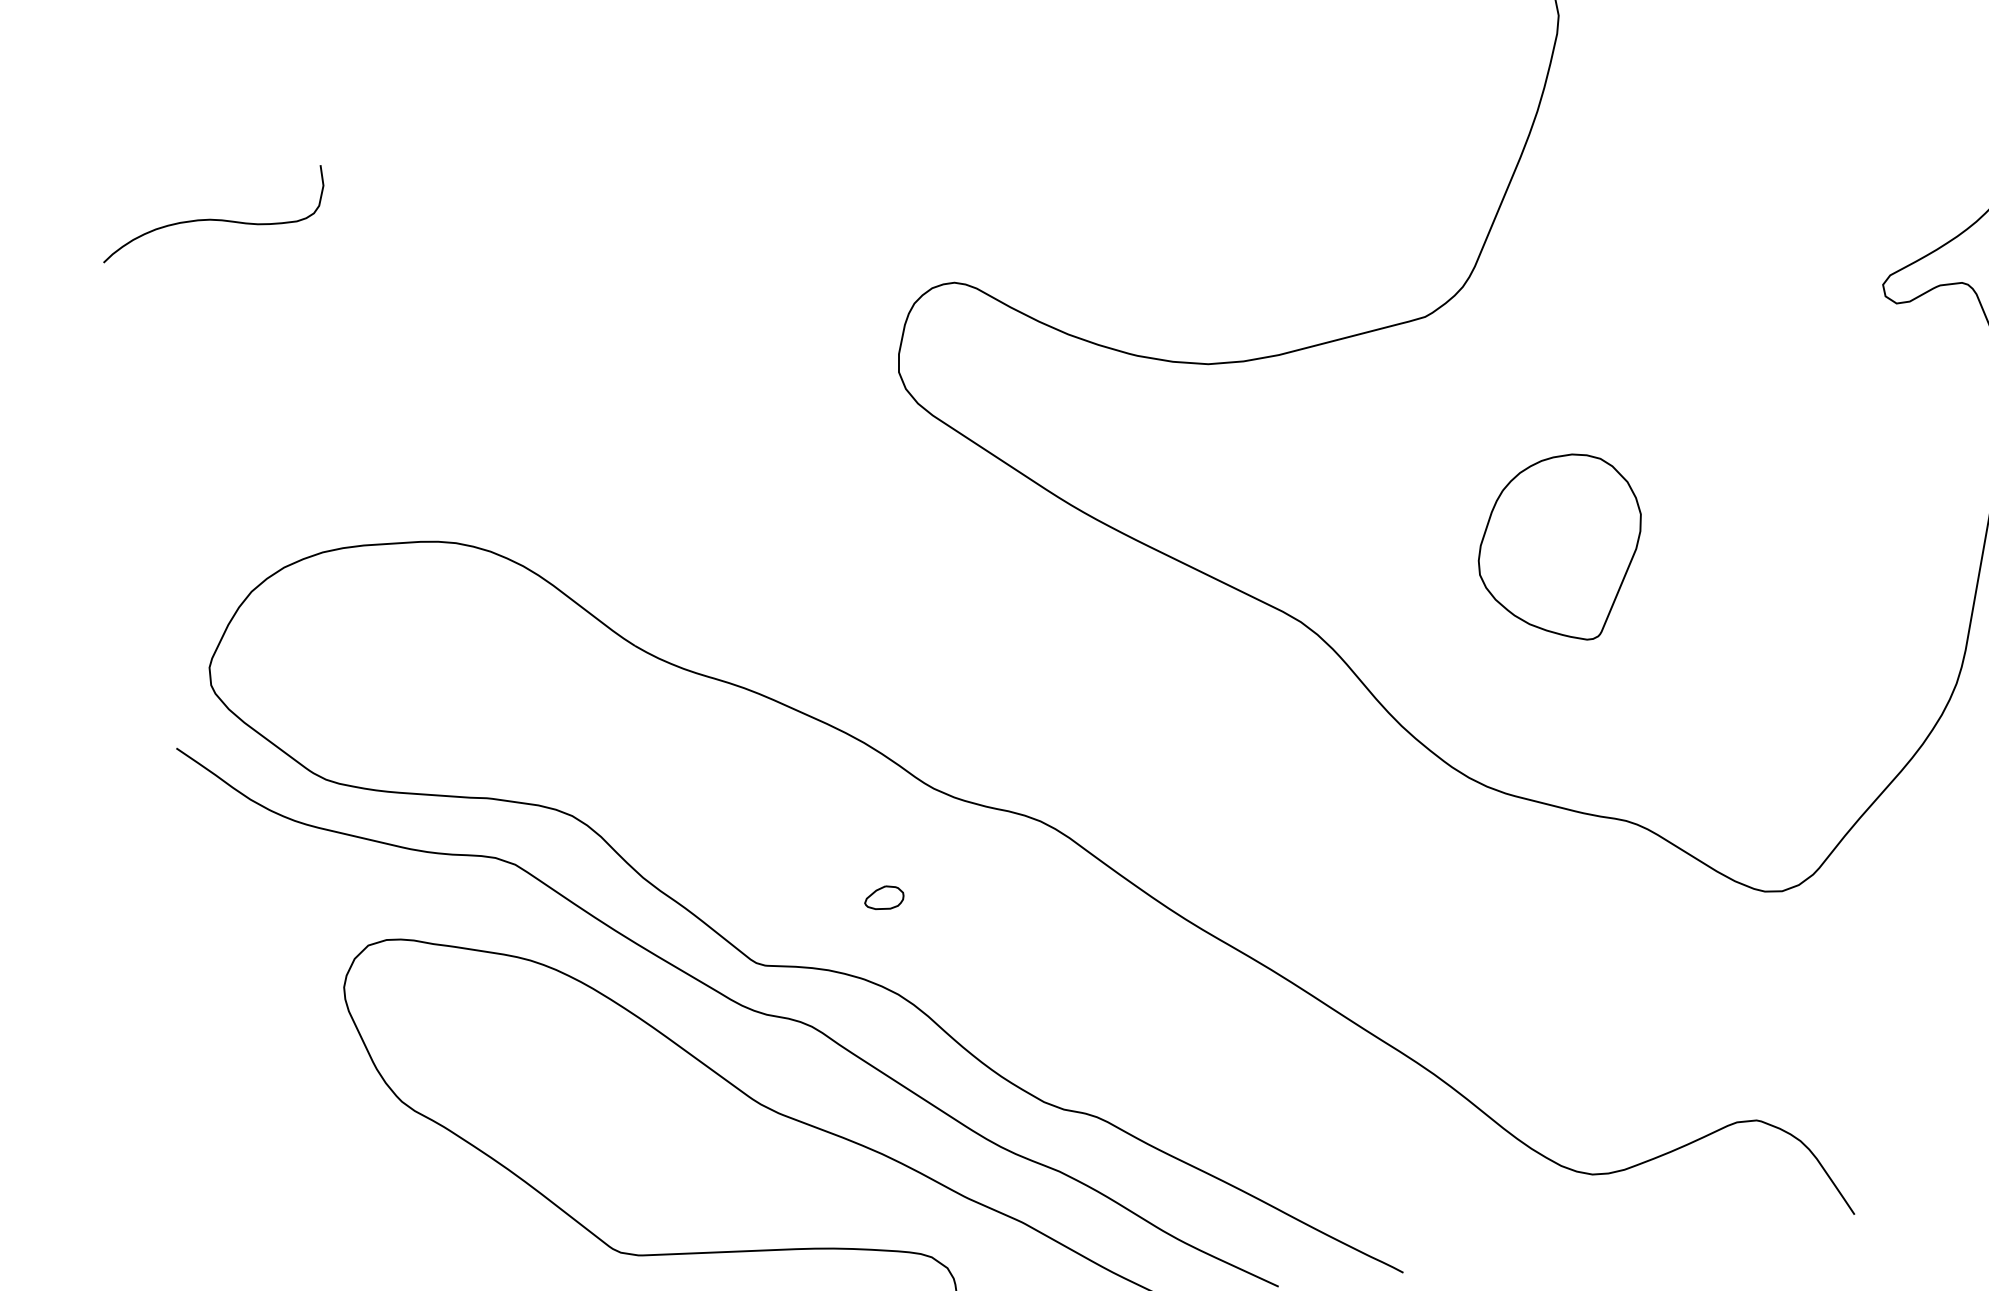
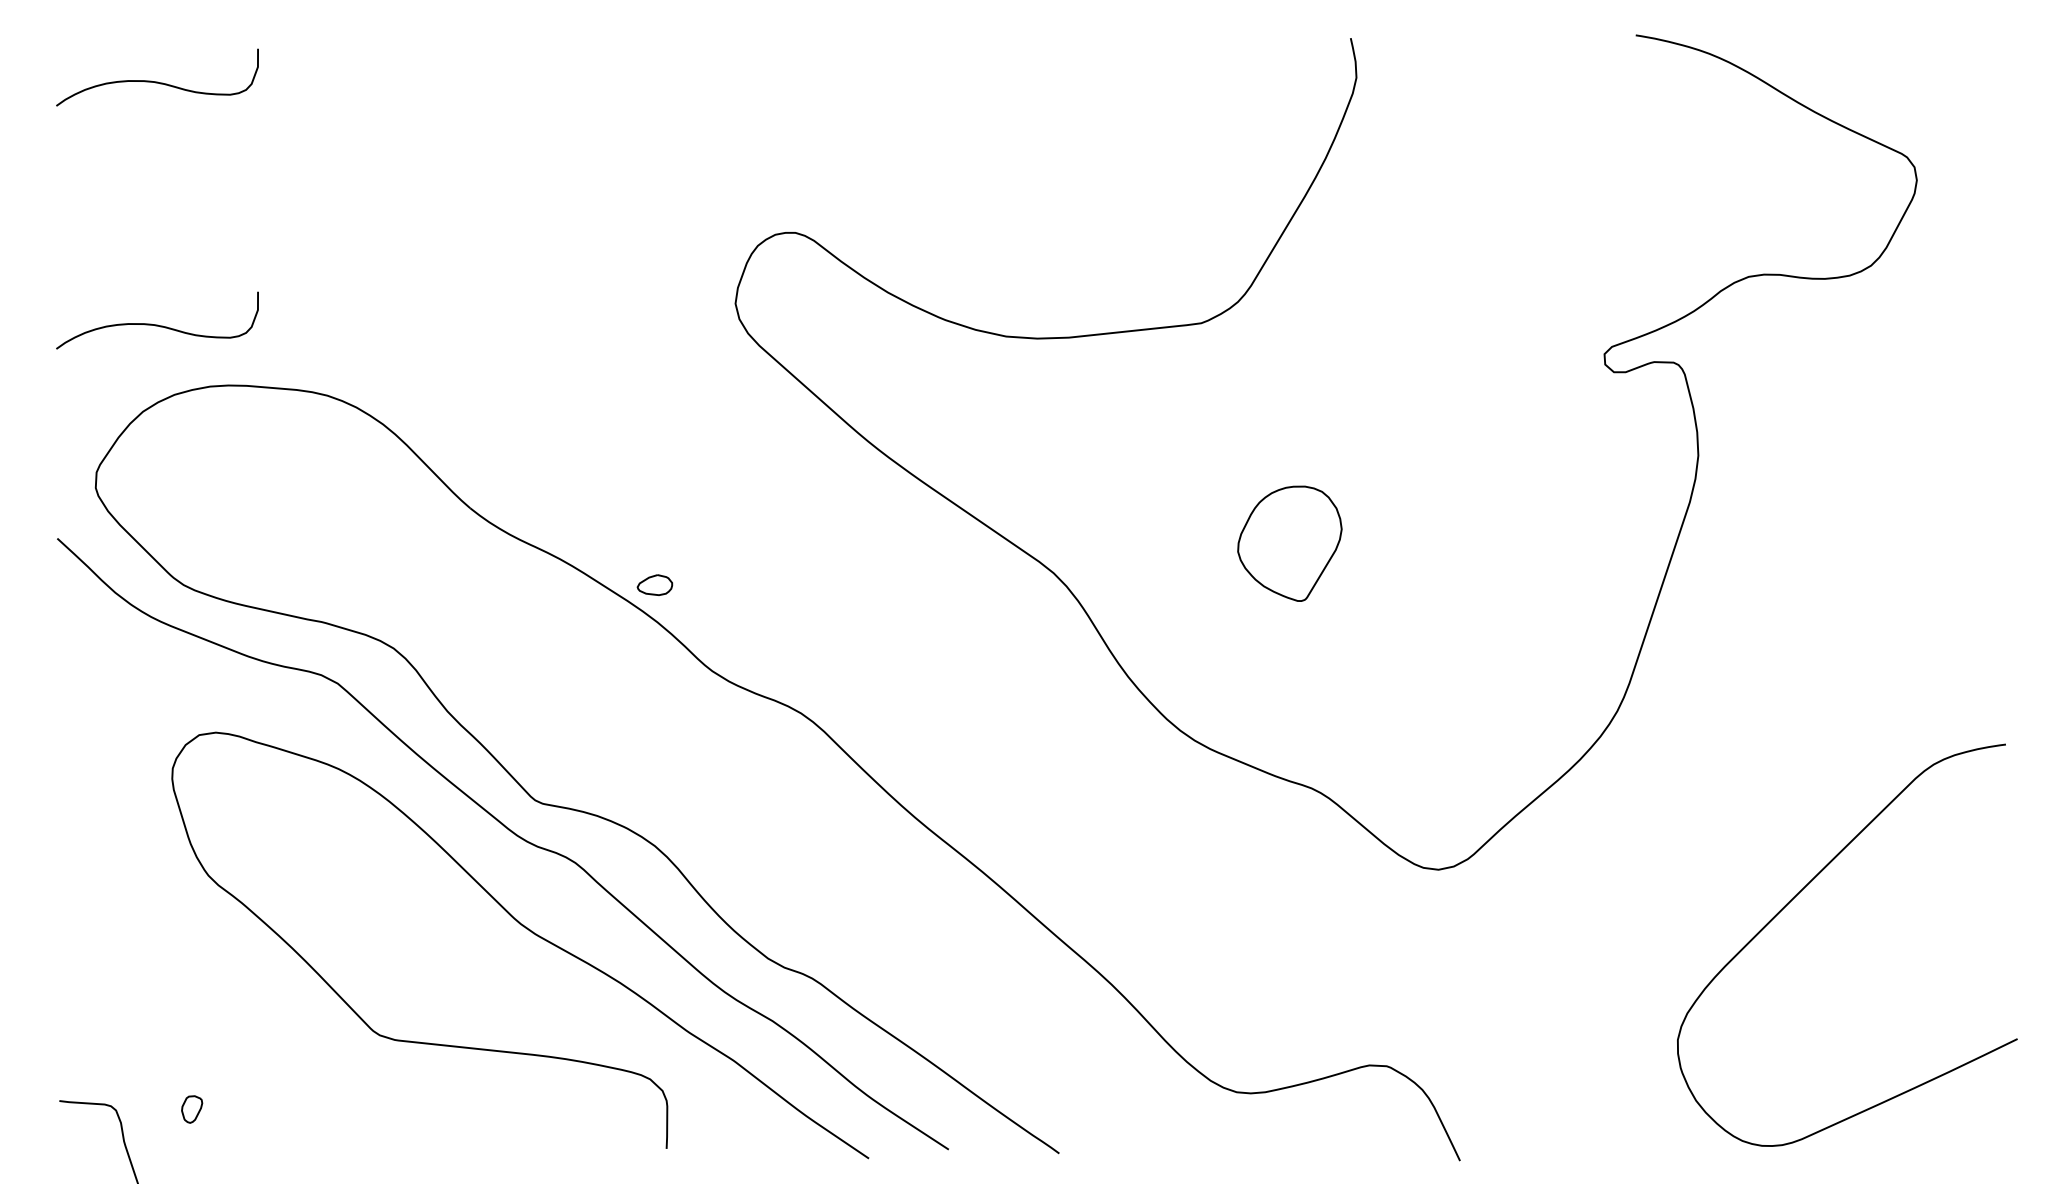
curve: (253, 491) -> (157, 324), added
part: (1560, 549) -> (1289, 543), size x0.7
part: (883, 897) -> (654, 584), moved

